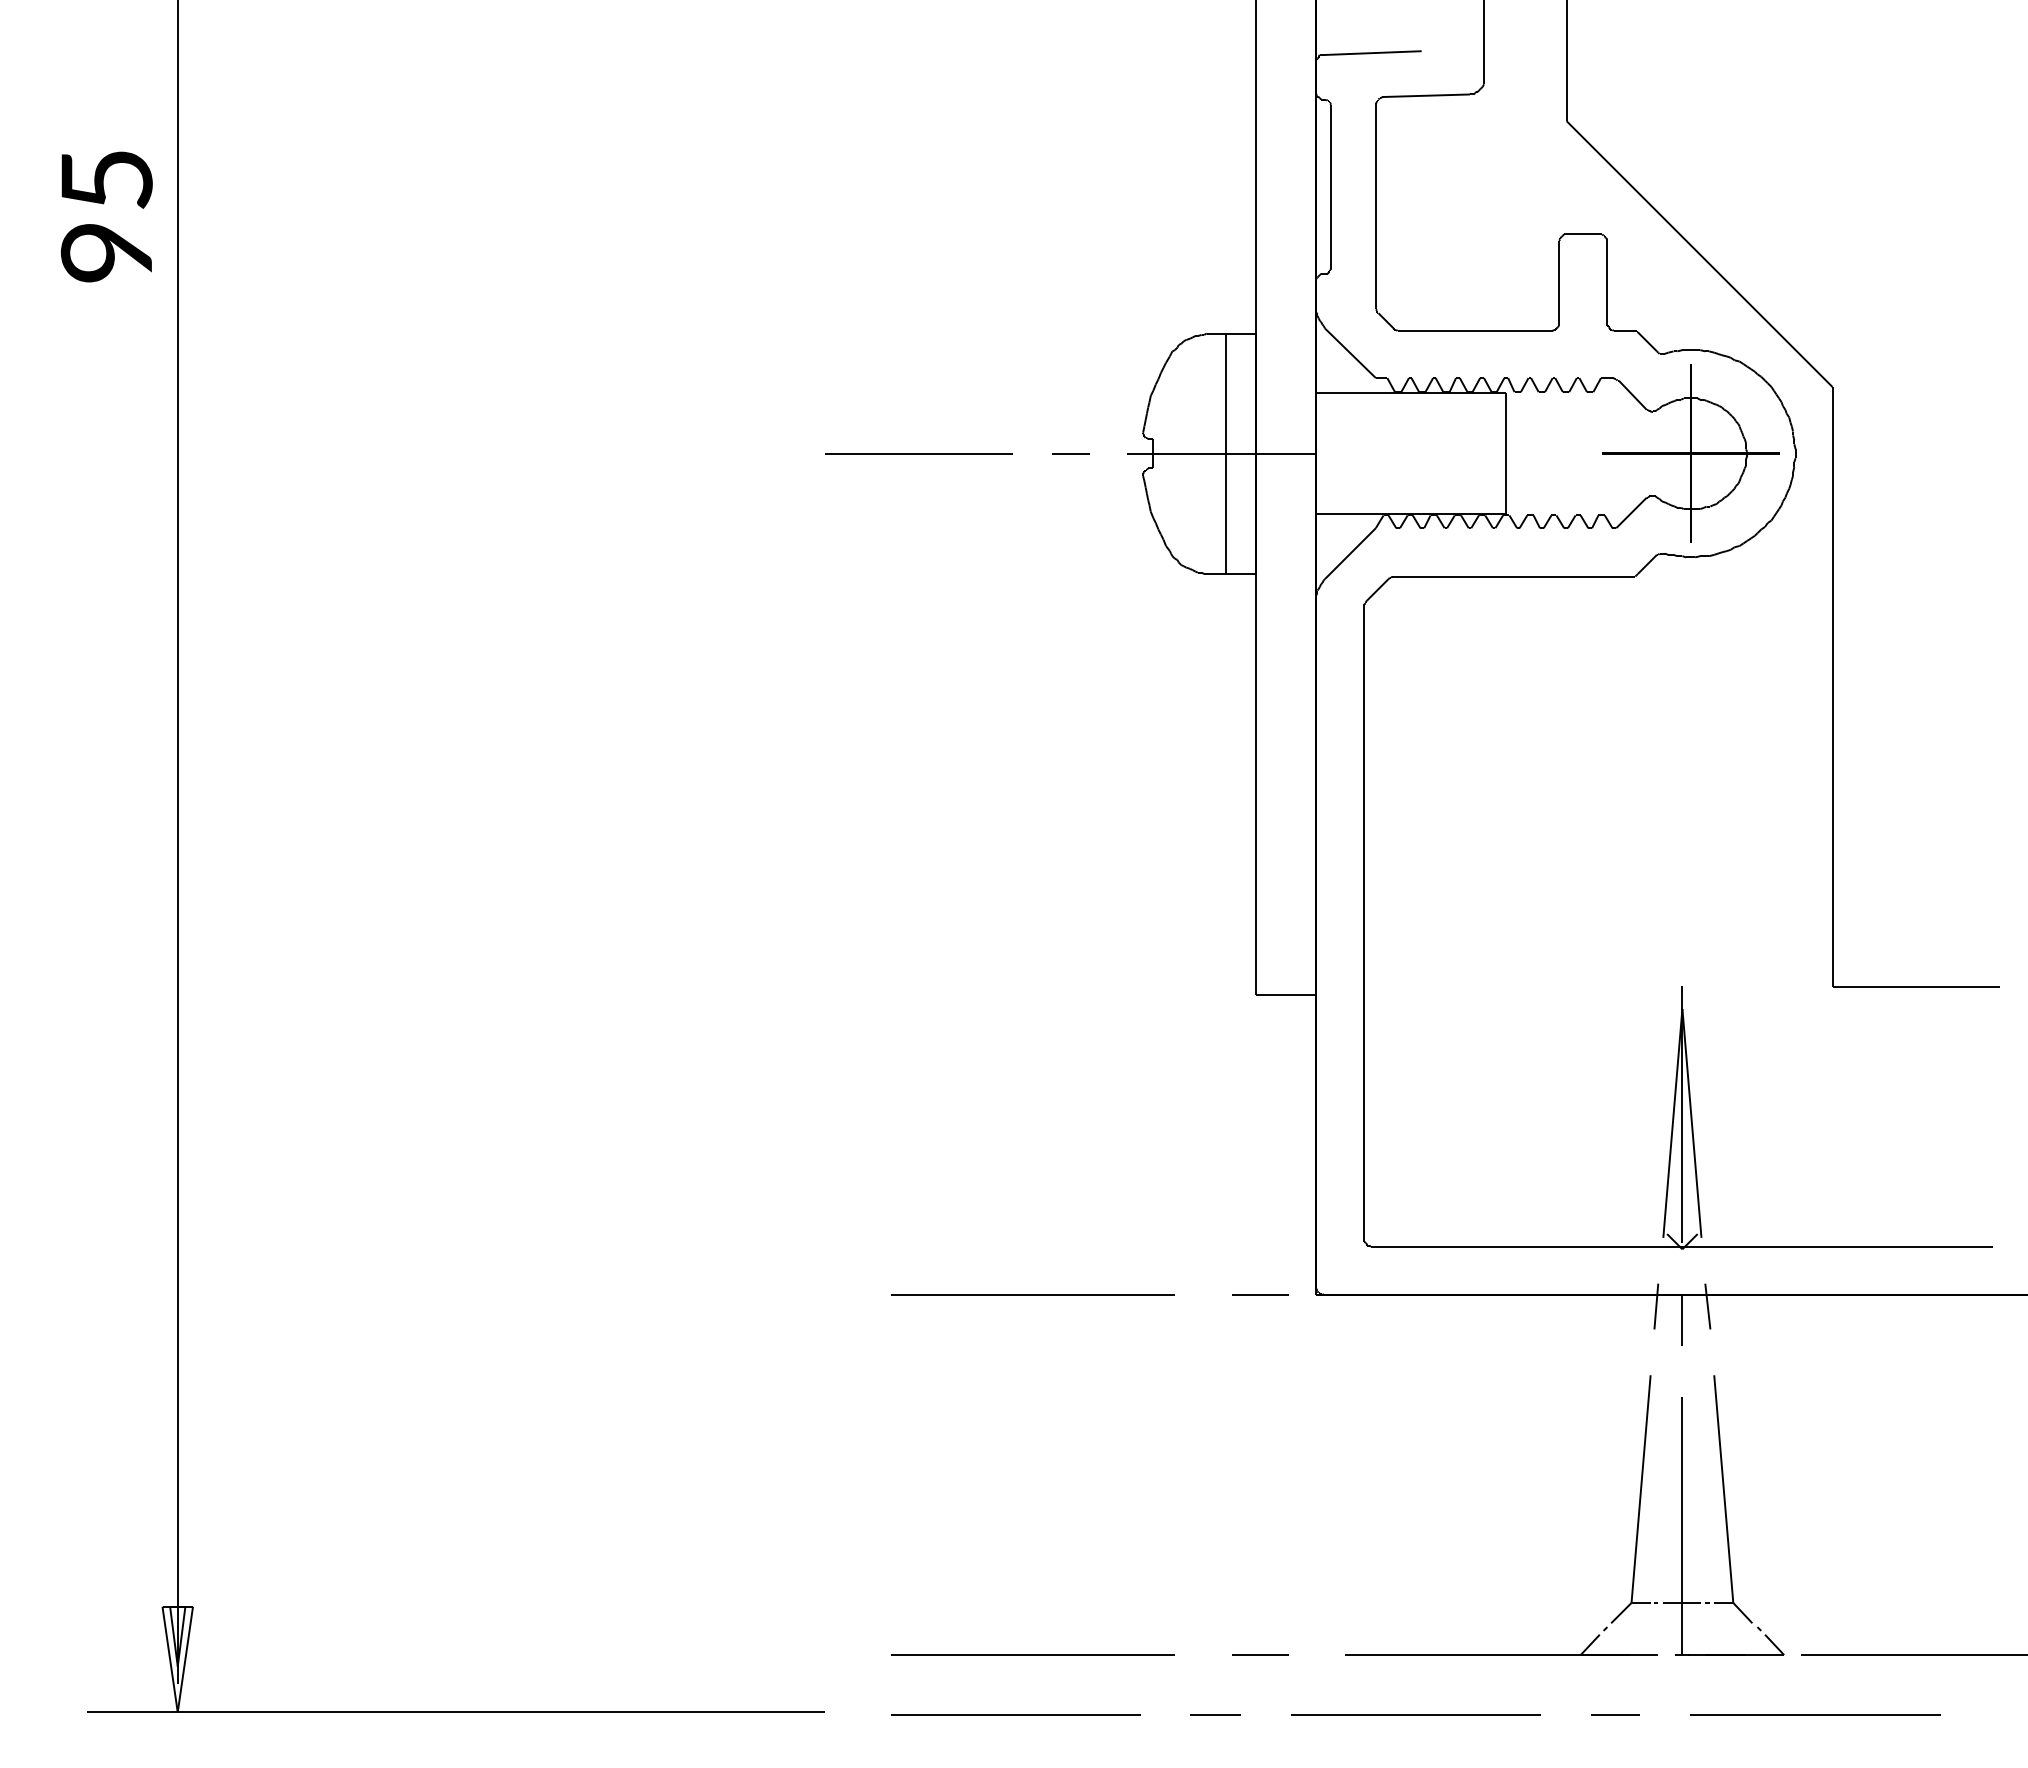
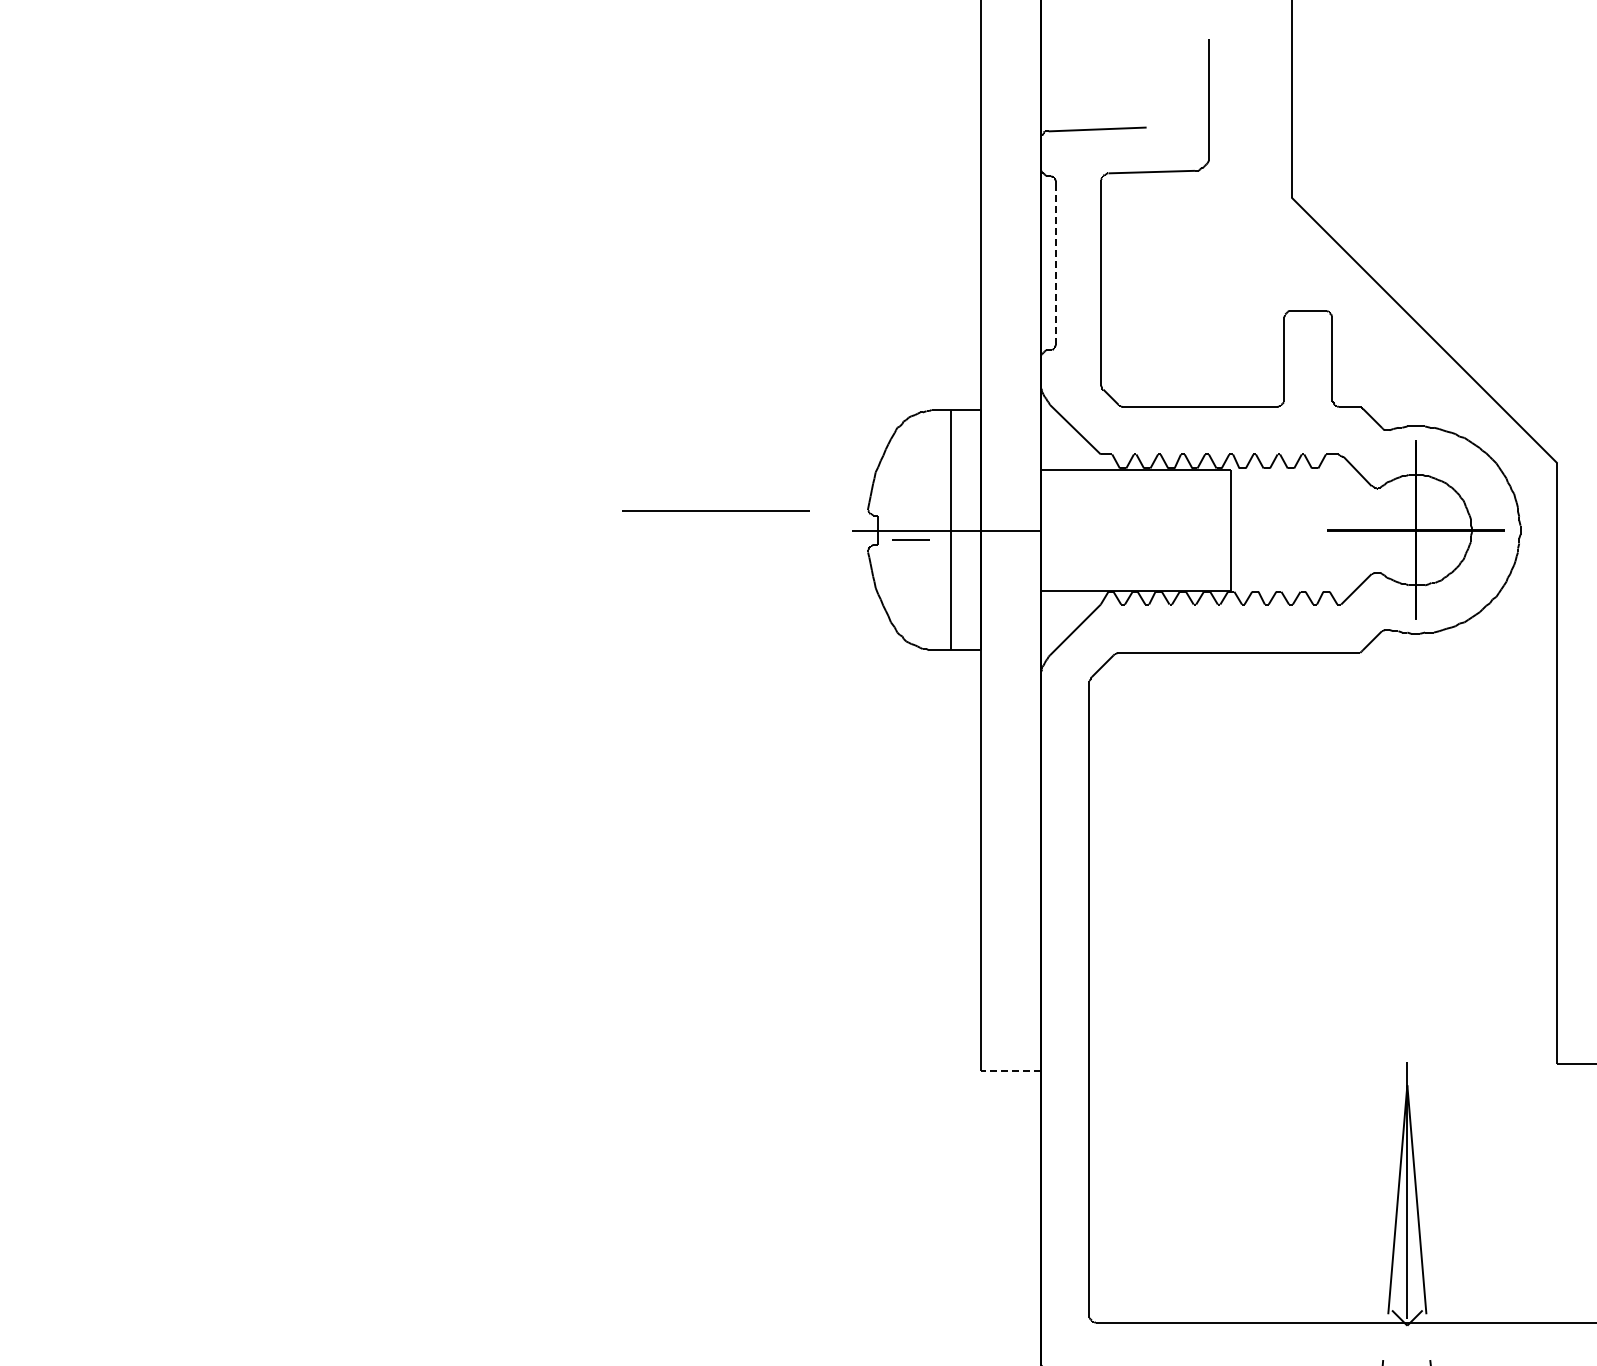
line: (1331, 187) -> (1056, 263), solid -> dashed
line: (918, 453) -> (715, 509), moved
line: (1070, 453) -> (910, 538), moved
line: (1286, 994) -> (1011, 1070), solid -> dashed

